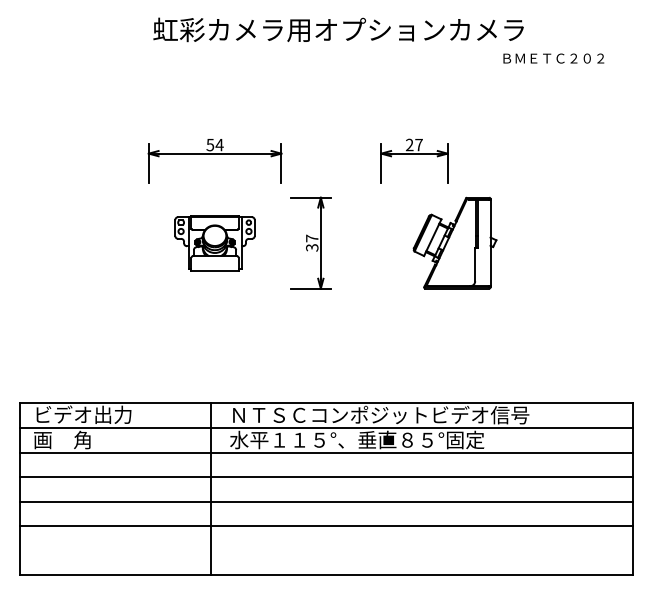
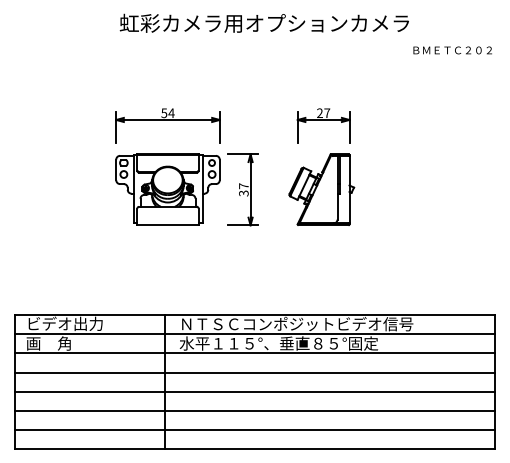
text: (553, 58) -> (452, 50), moved
part: (454, 242) -> (321, 189), moved
part: (214, 243) -> (167, 190), size x1.67
line: (326, 550) -> (255, 429), added

